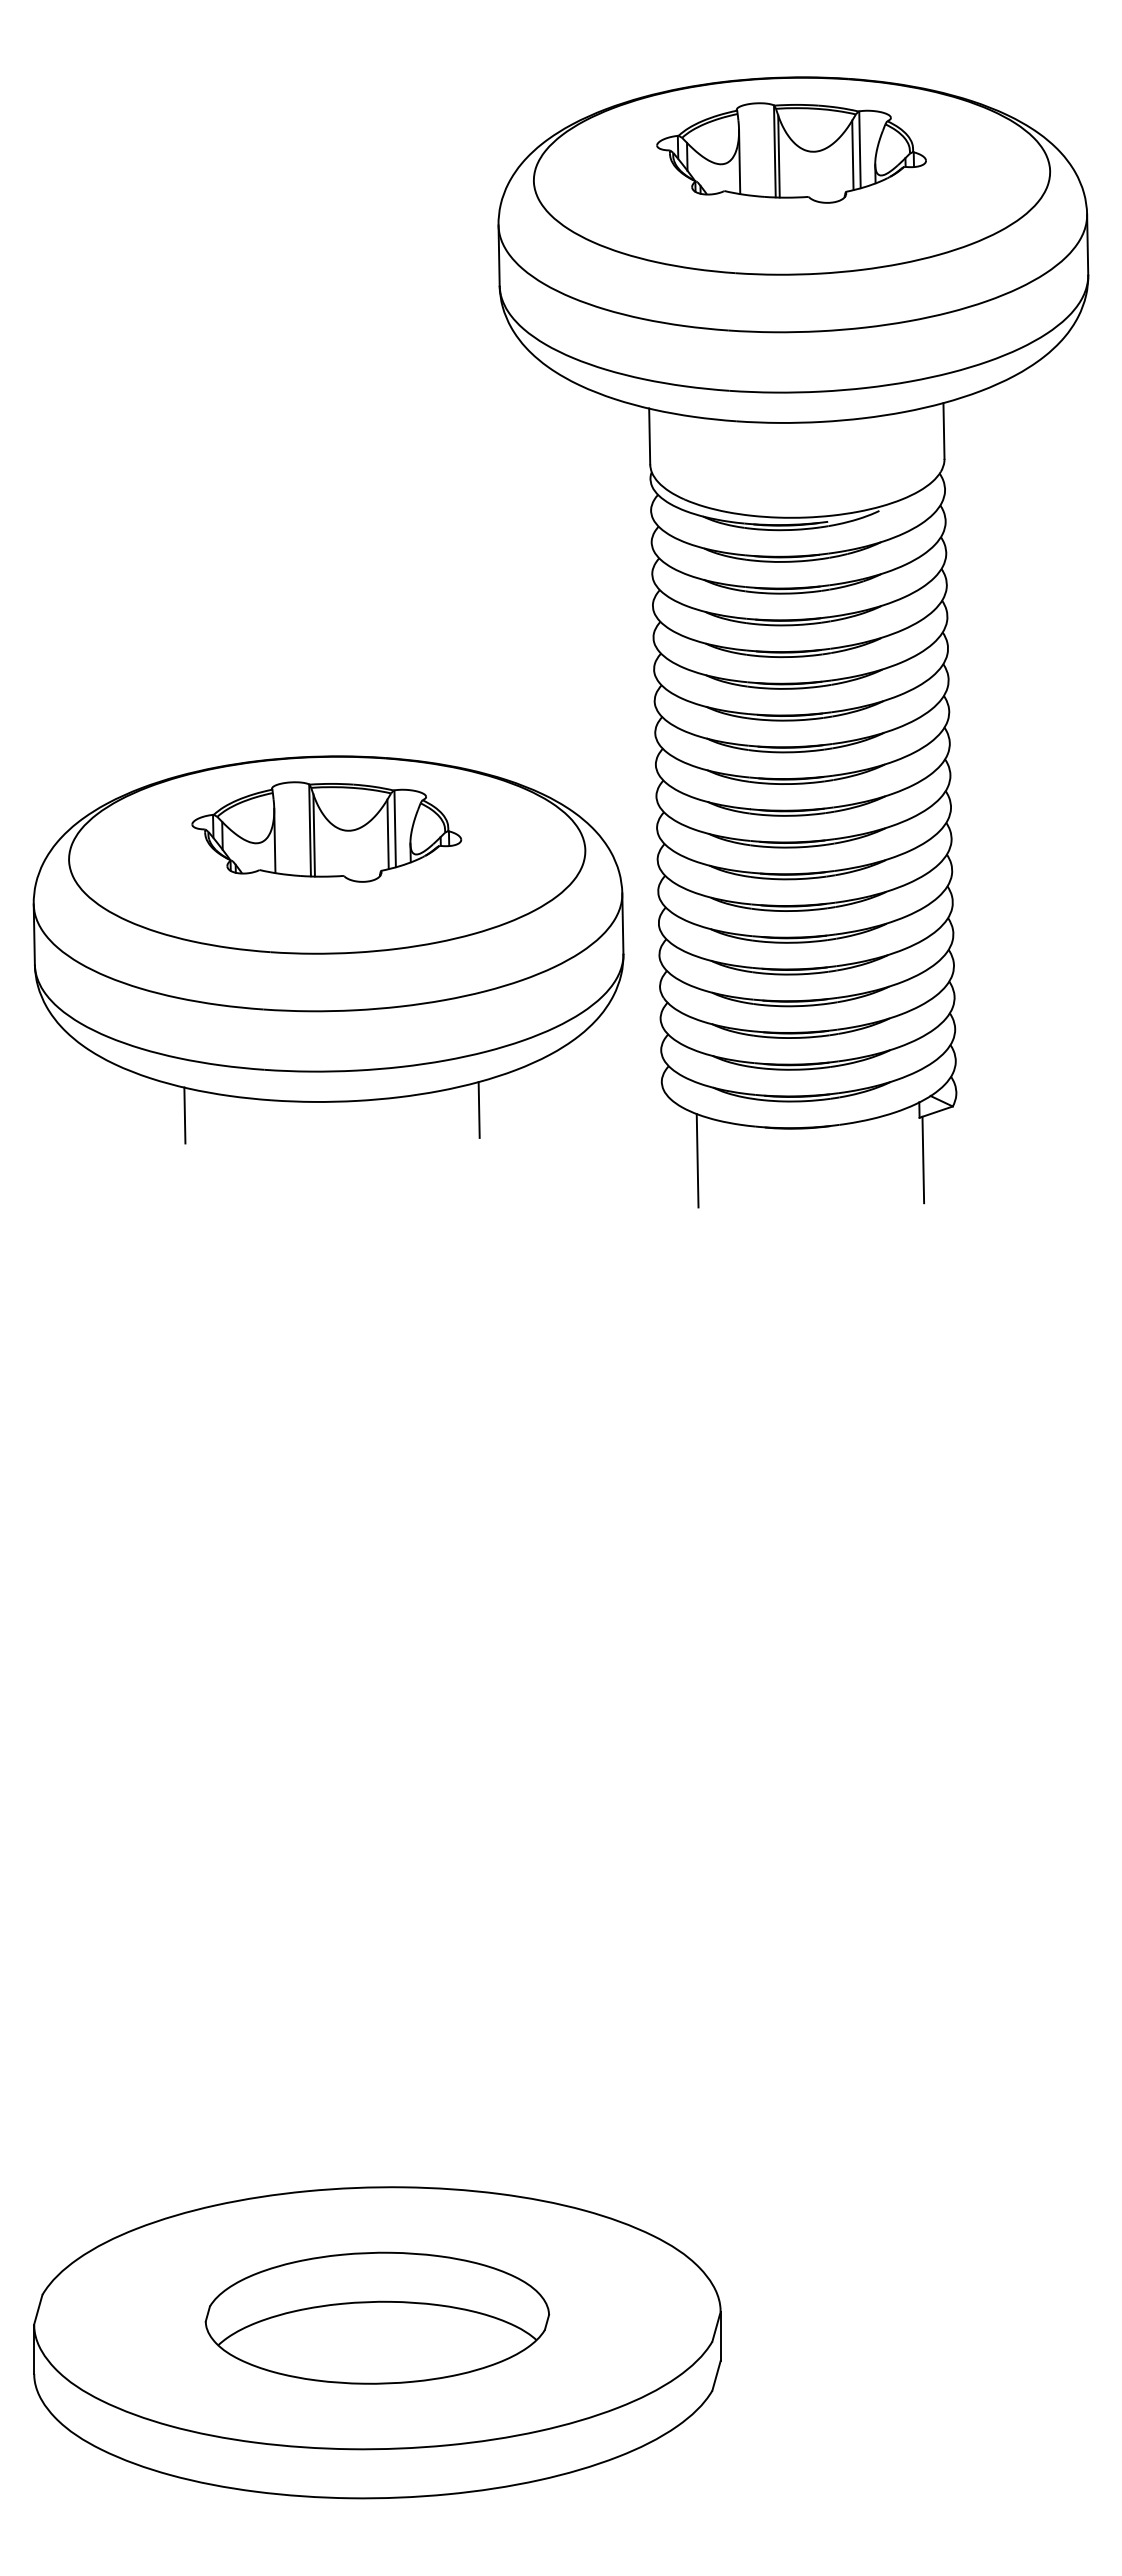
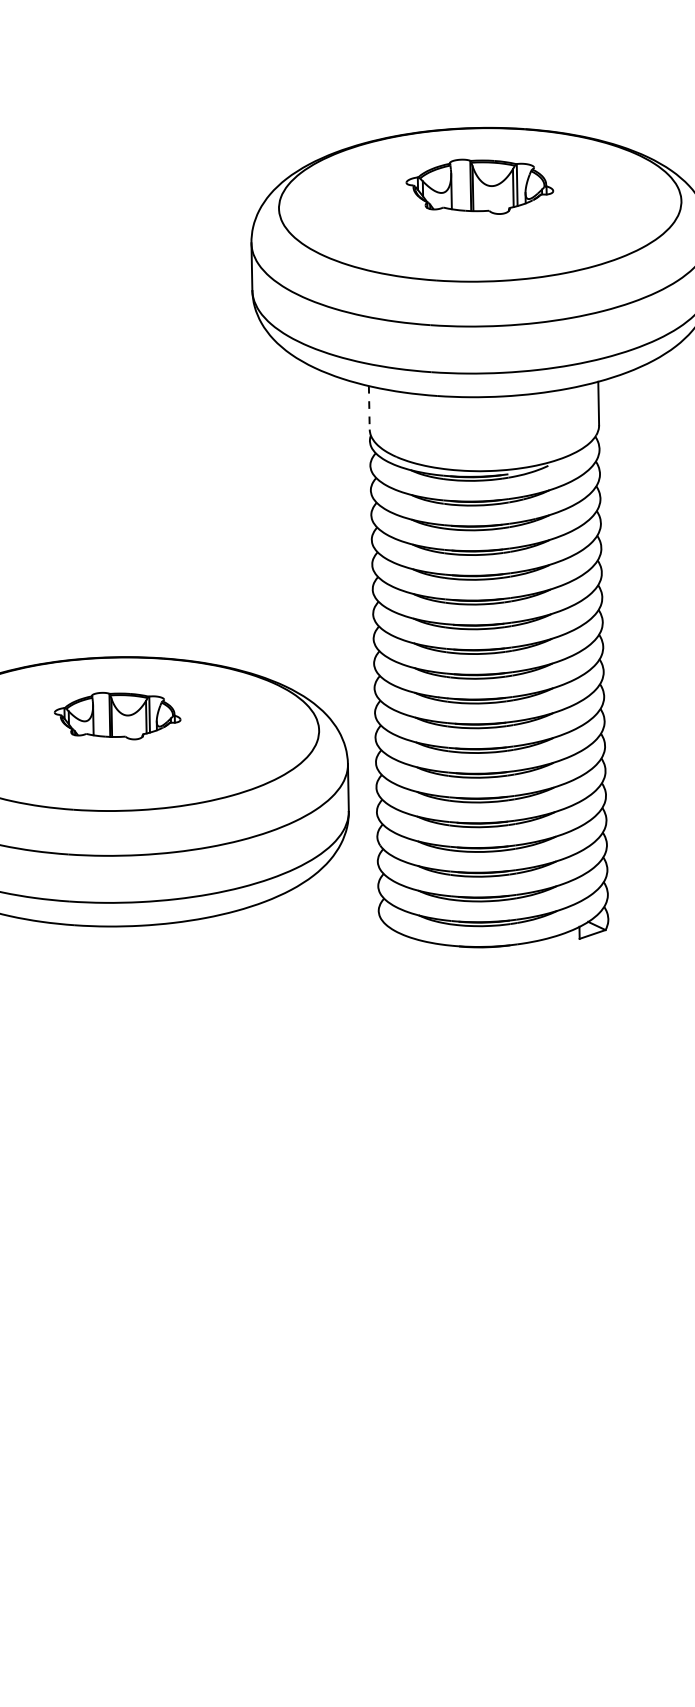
part: (791, 152) -> (479, 186), size x0.7
line: (649, 436) -> (369, 407), solid -> dashed
part: (326, 831) -> (117, 715), size x0.6
line: (478, 1109) -> (235, 932), removed
line: (184, 1115) -> (6, 937), removed
line: (923, 1159) -> (582, 971), removed
line: (697, 1160) -> (406, 972), removed

